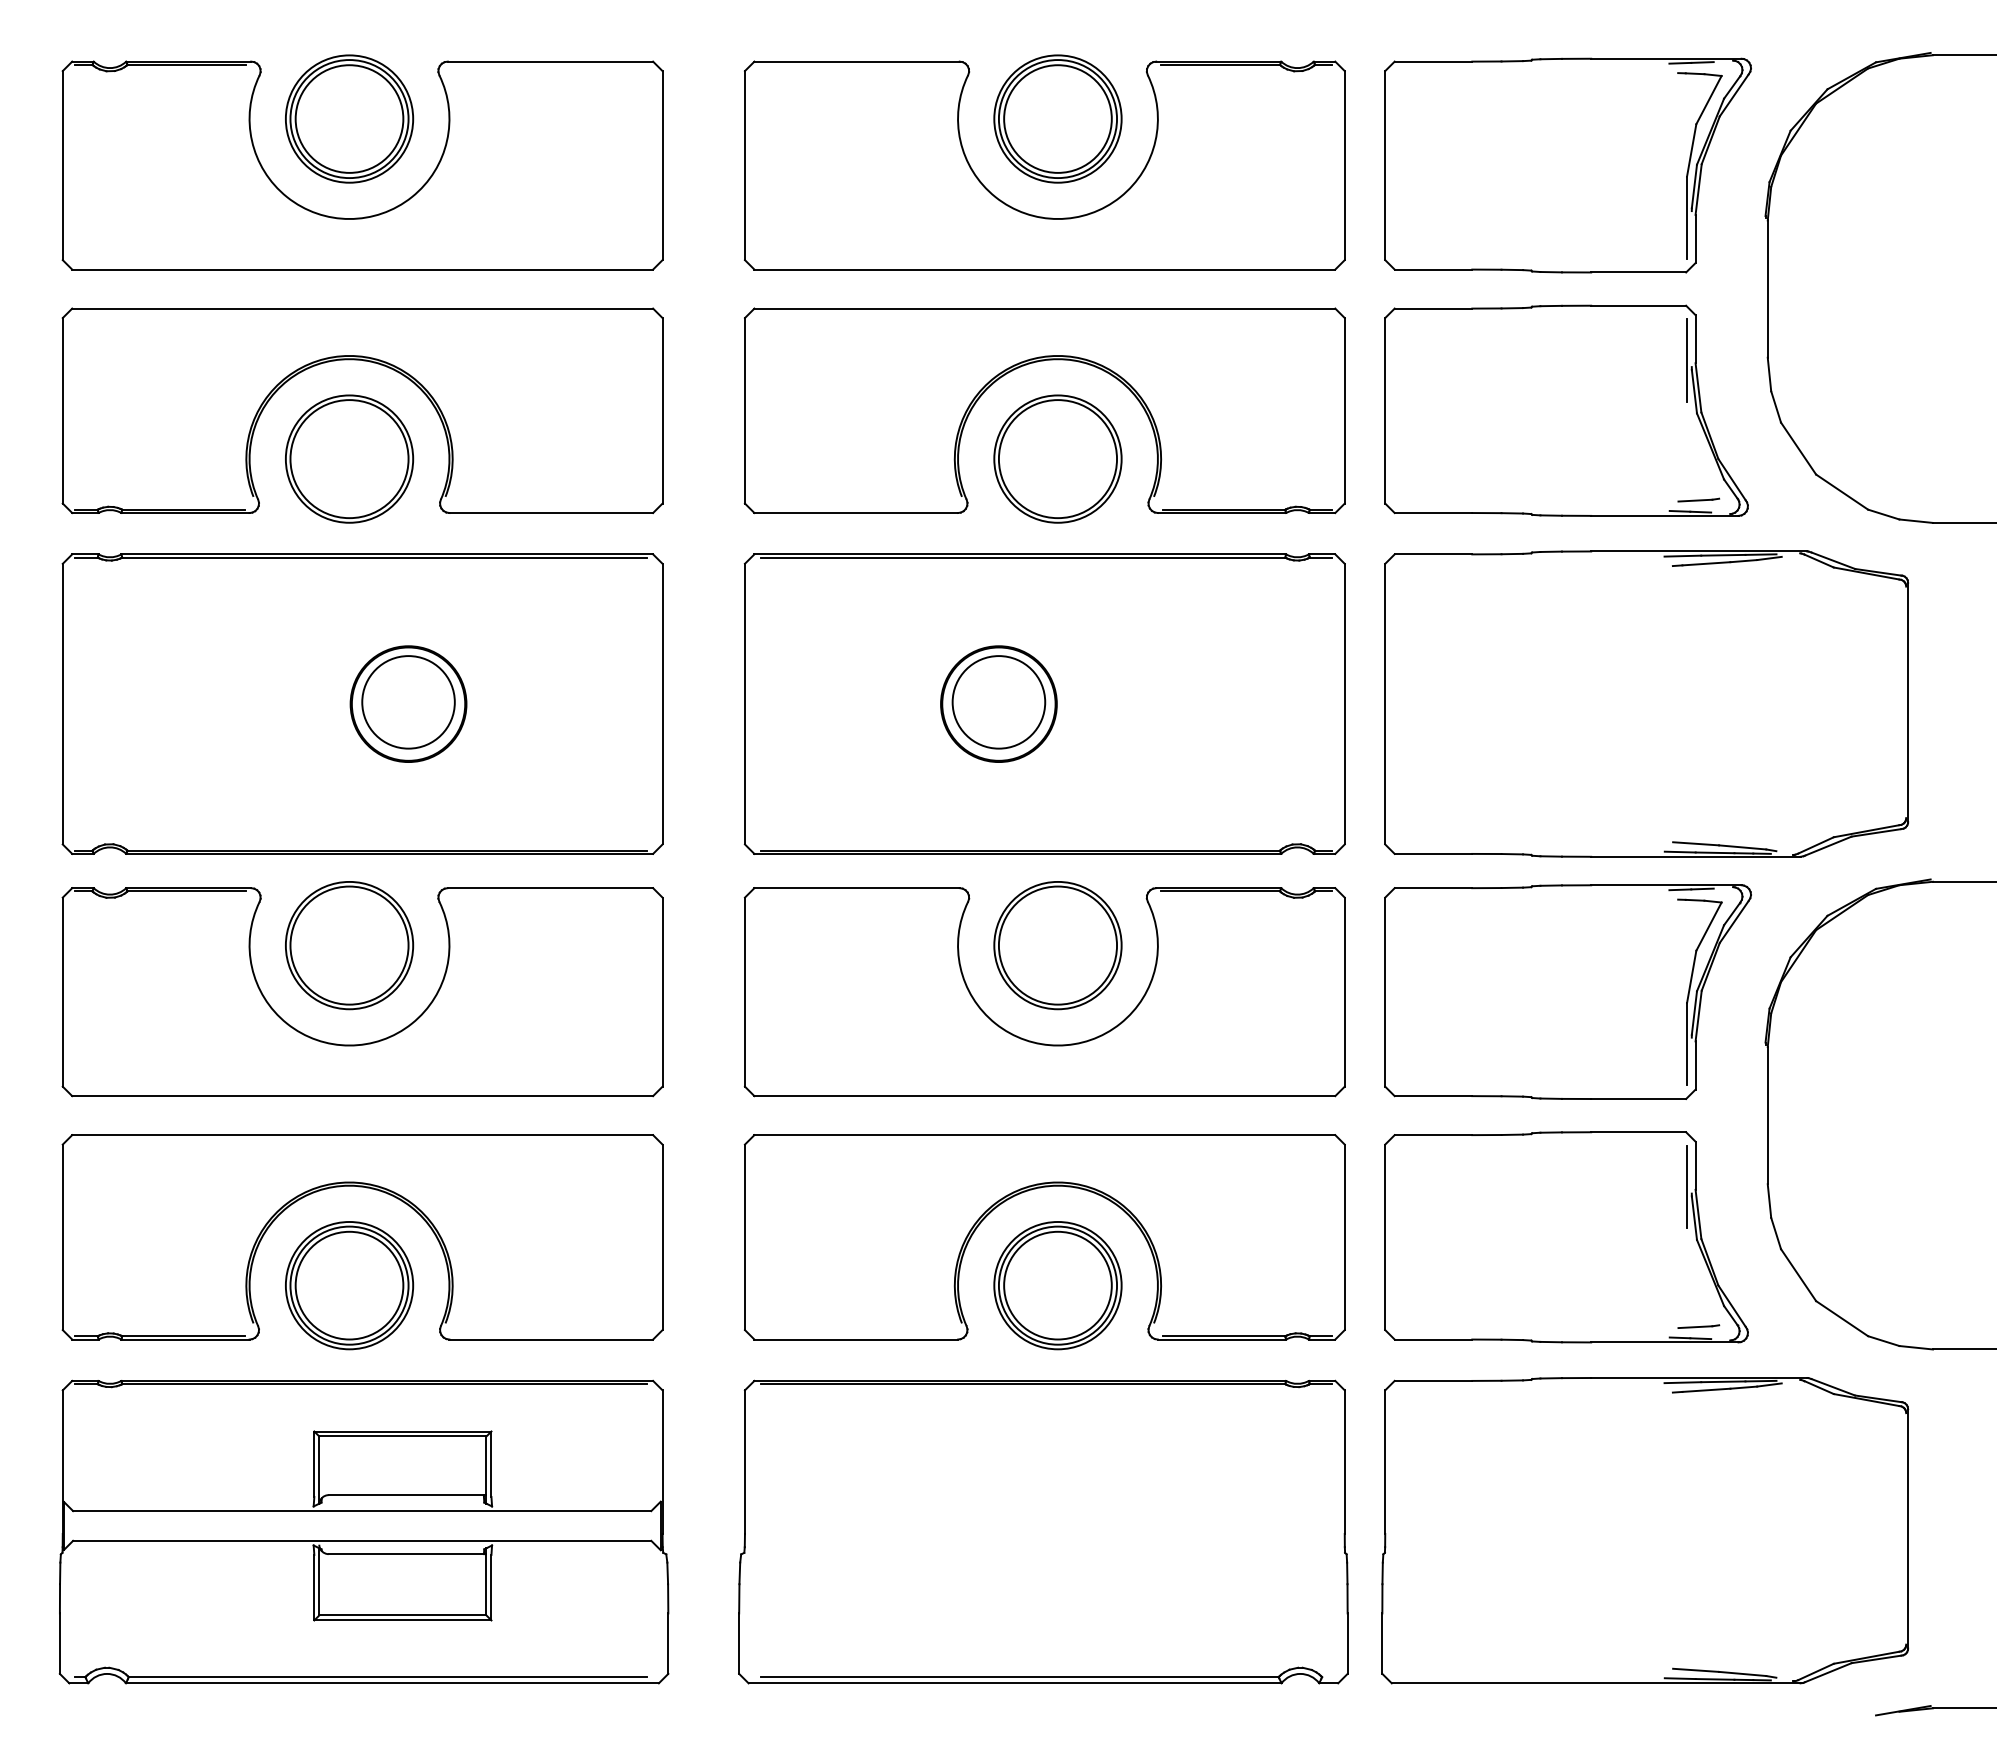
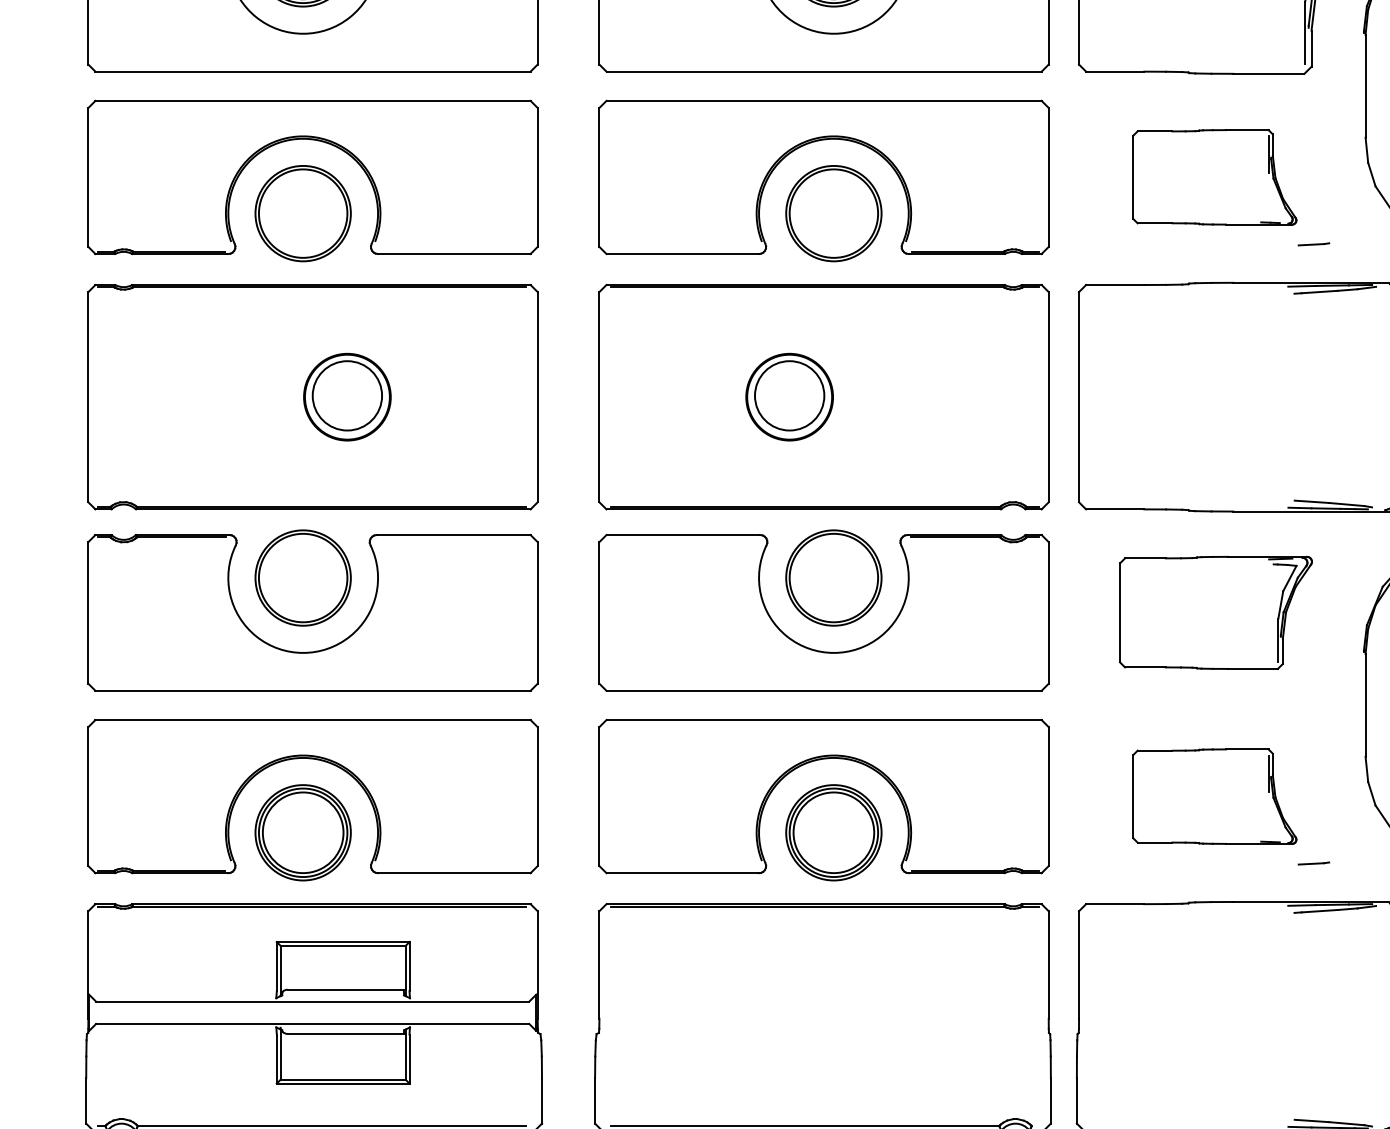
part: (1566, 410) -> (1214, 177), size x0.6
part: (1567, 991) -> (1215, 612), size x0.7
part: (1566, 1237) -> (1214, 796), size x0.6

